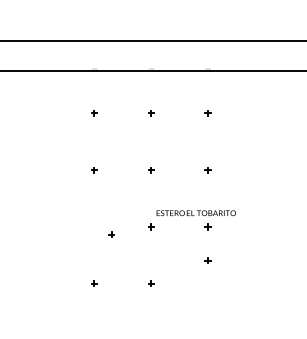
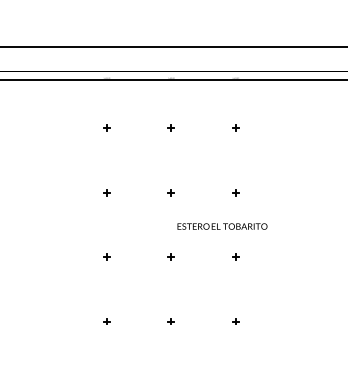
text: (196, 213) -> (222, 226), moved
part: (111, 234) -> (106, 256), moved
part: (207, 260) -> (235, 321), moved

